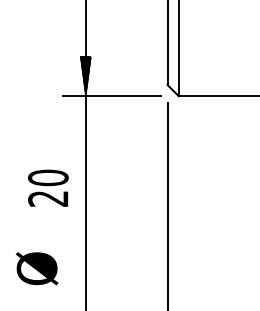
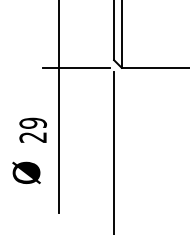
hatch: (85, 76) -> (58, 54), removed
text: (47, 176) -> (32, 122), 20 -> 29
text: (37, 268) -> (26, 172), moved

